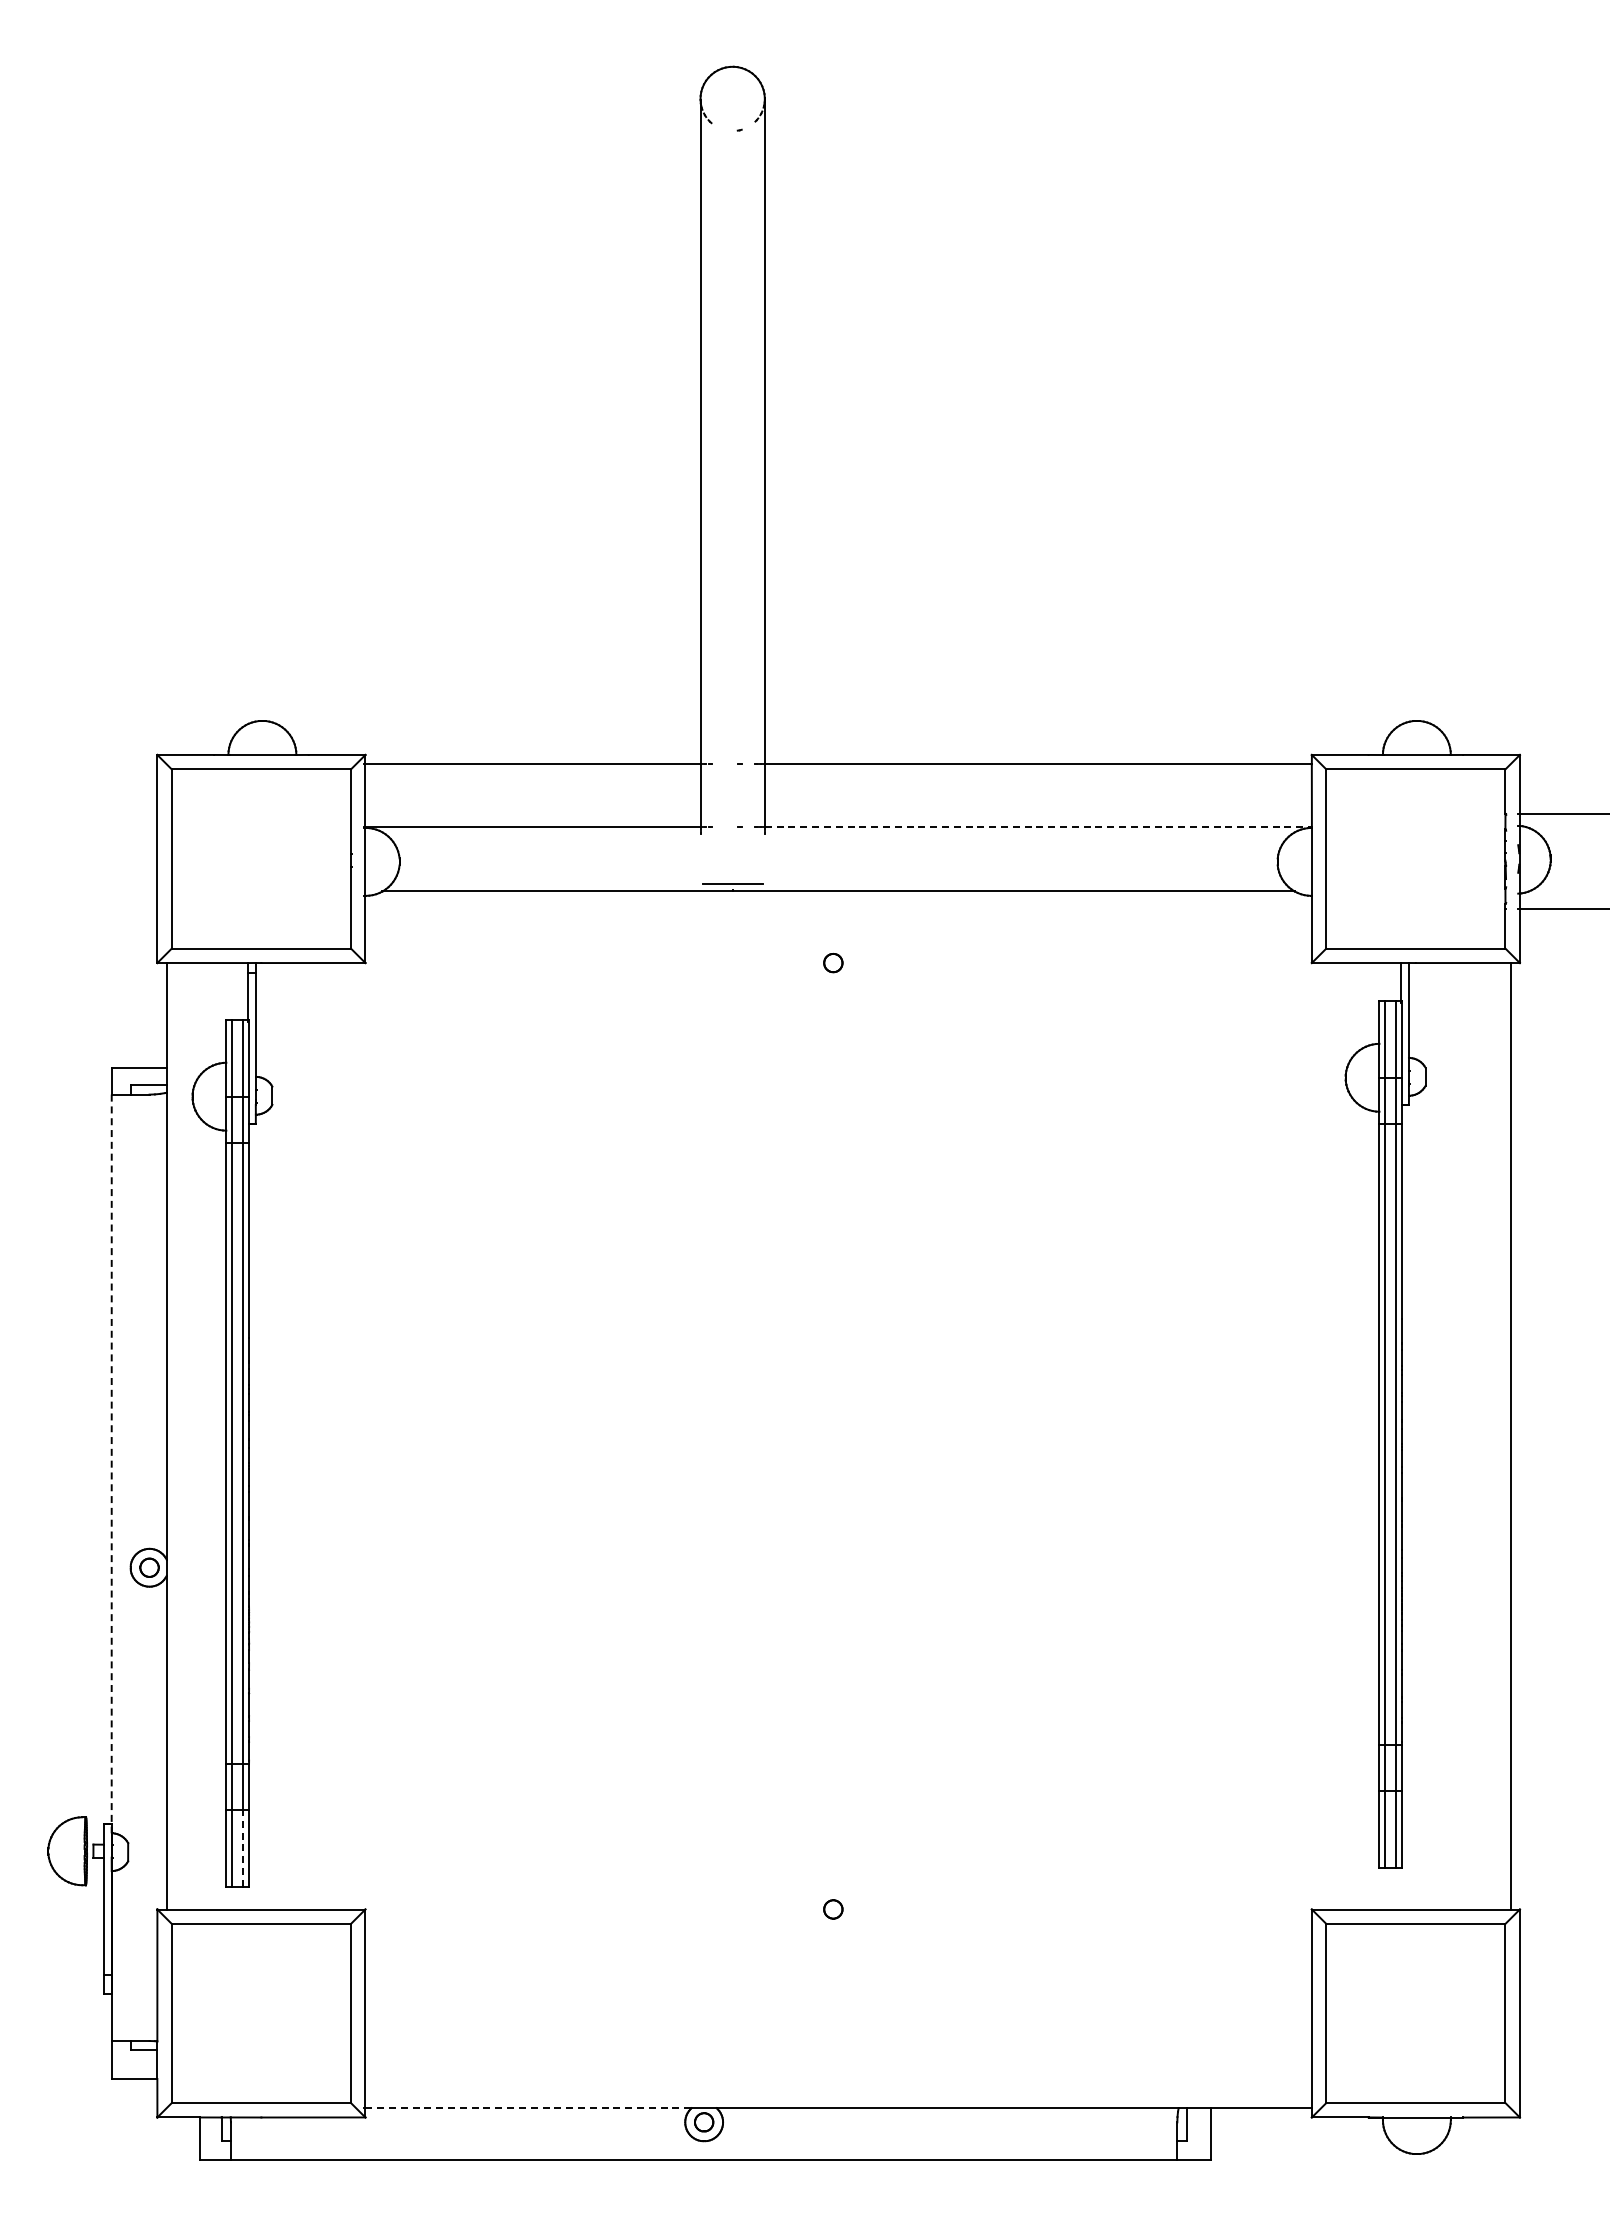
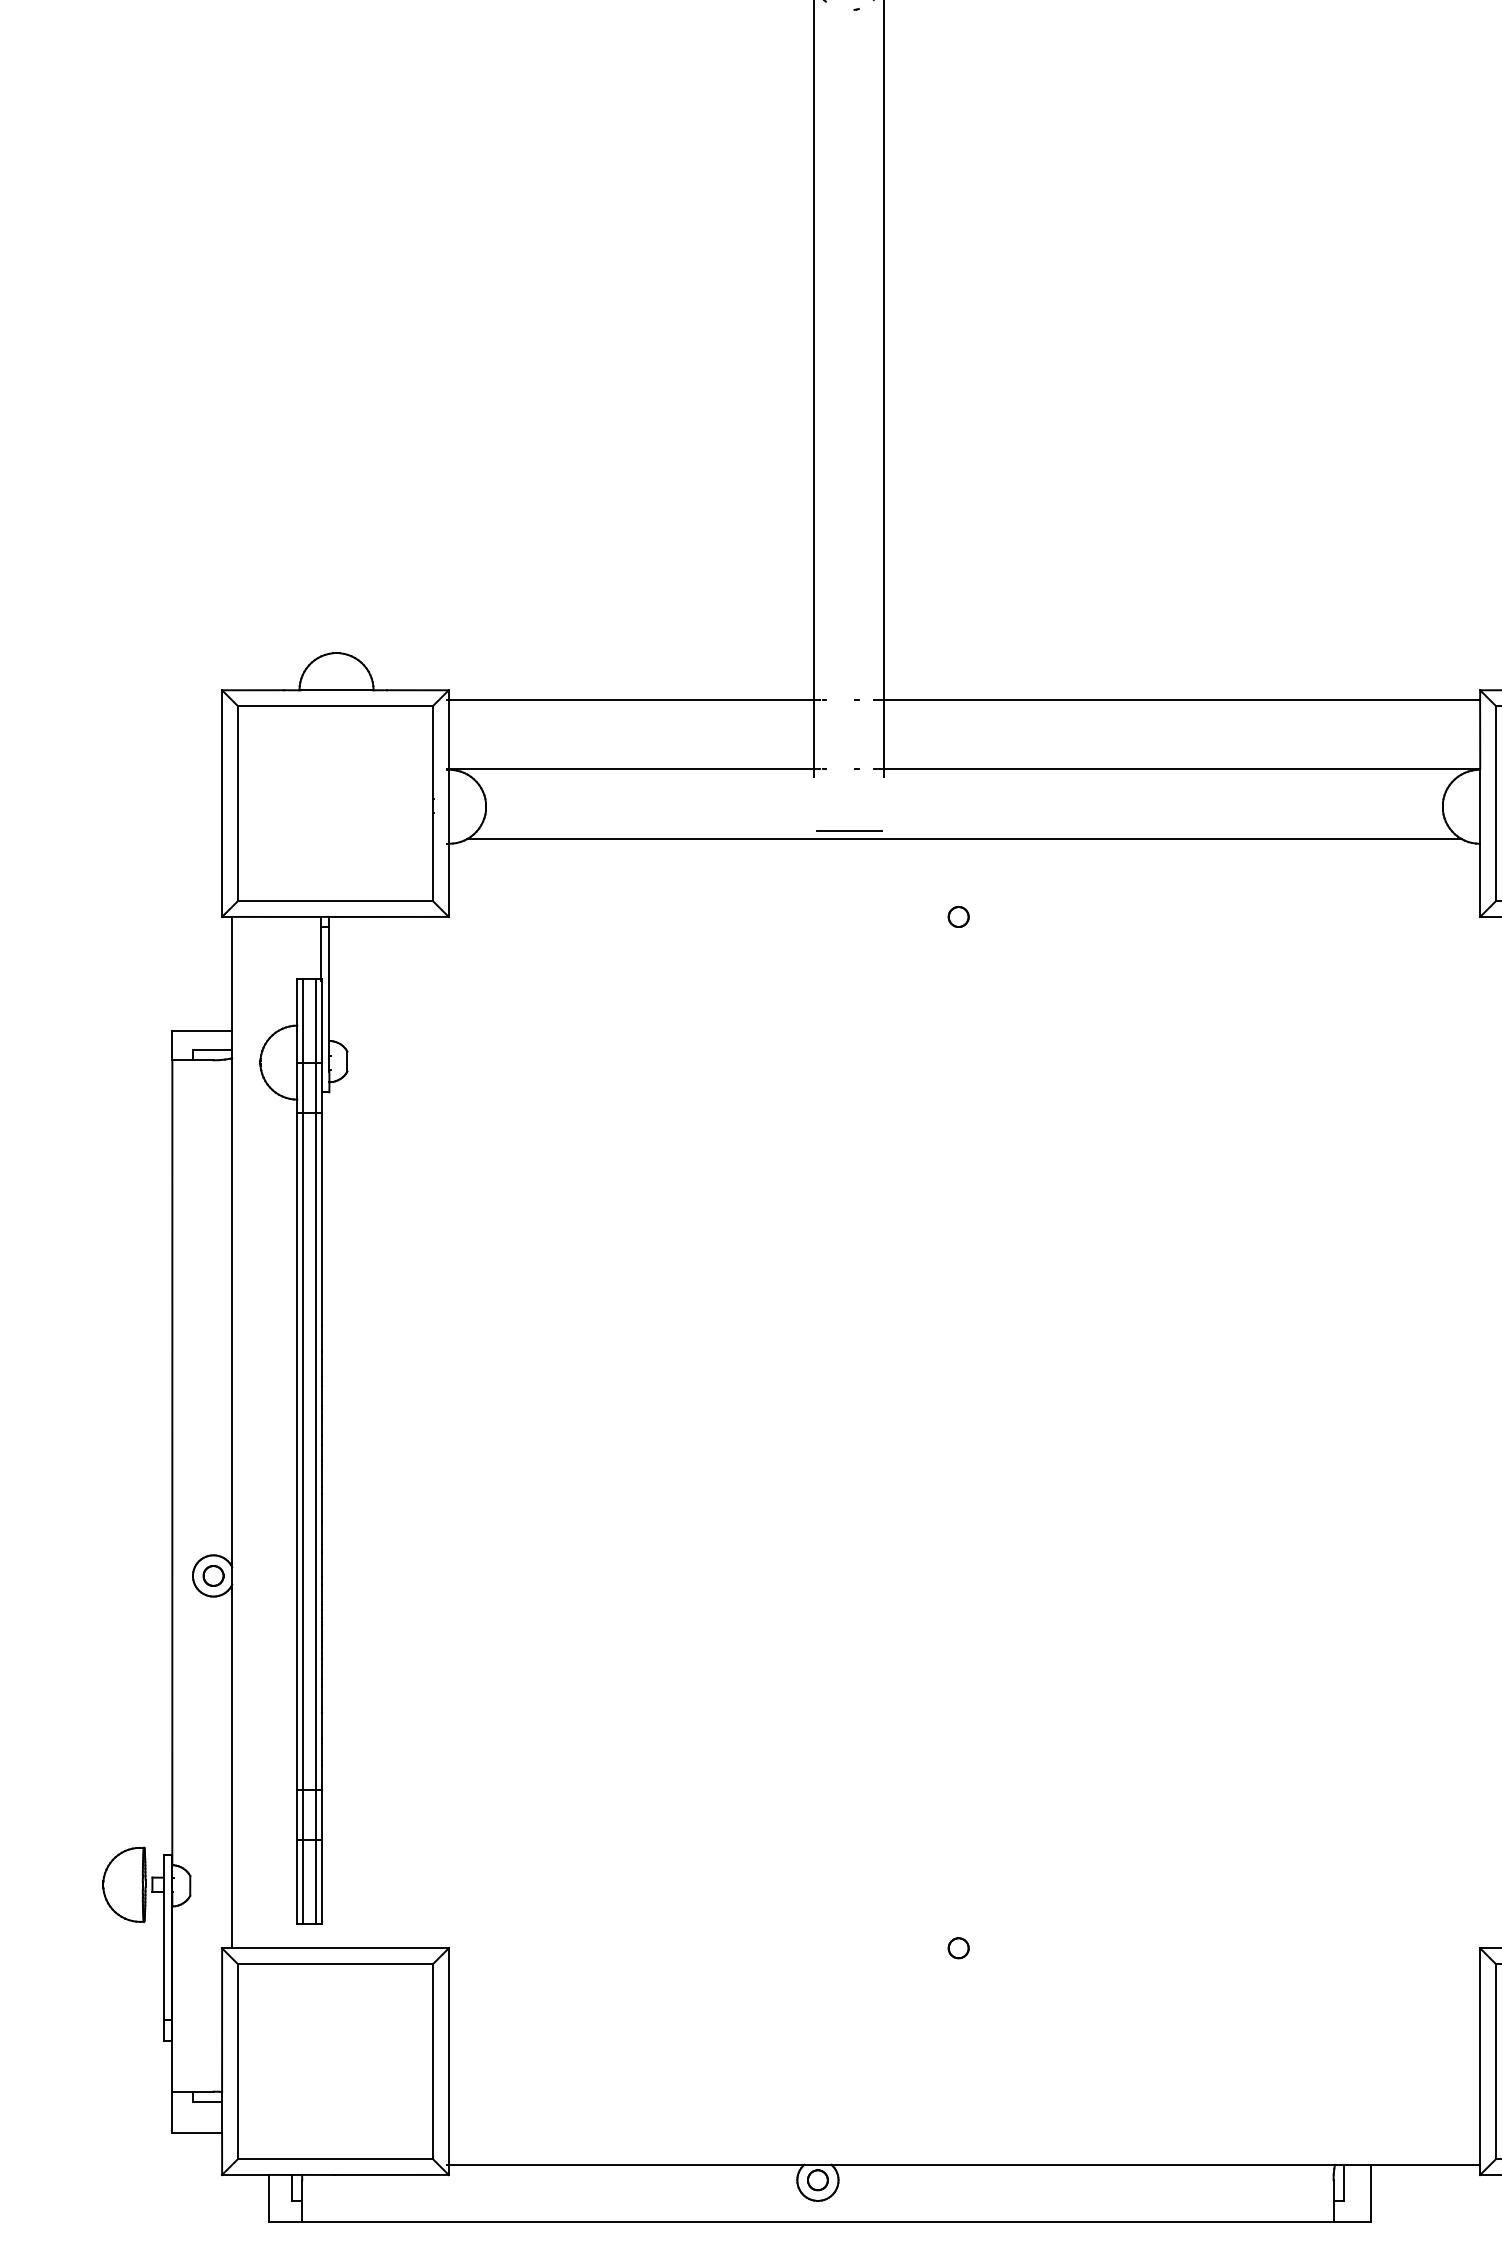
line: (1038, 827) -> (1182, 769), dashed -> solid
line: (111, 1464) -> (172, 1463), dashed -> solid
line: (243, 1847) -> (315, 1880), dashed -> solid
line: (529, 2108) -> (627, 2165), dashed -> solid

